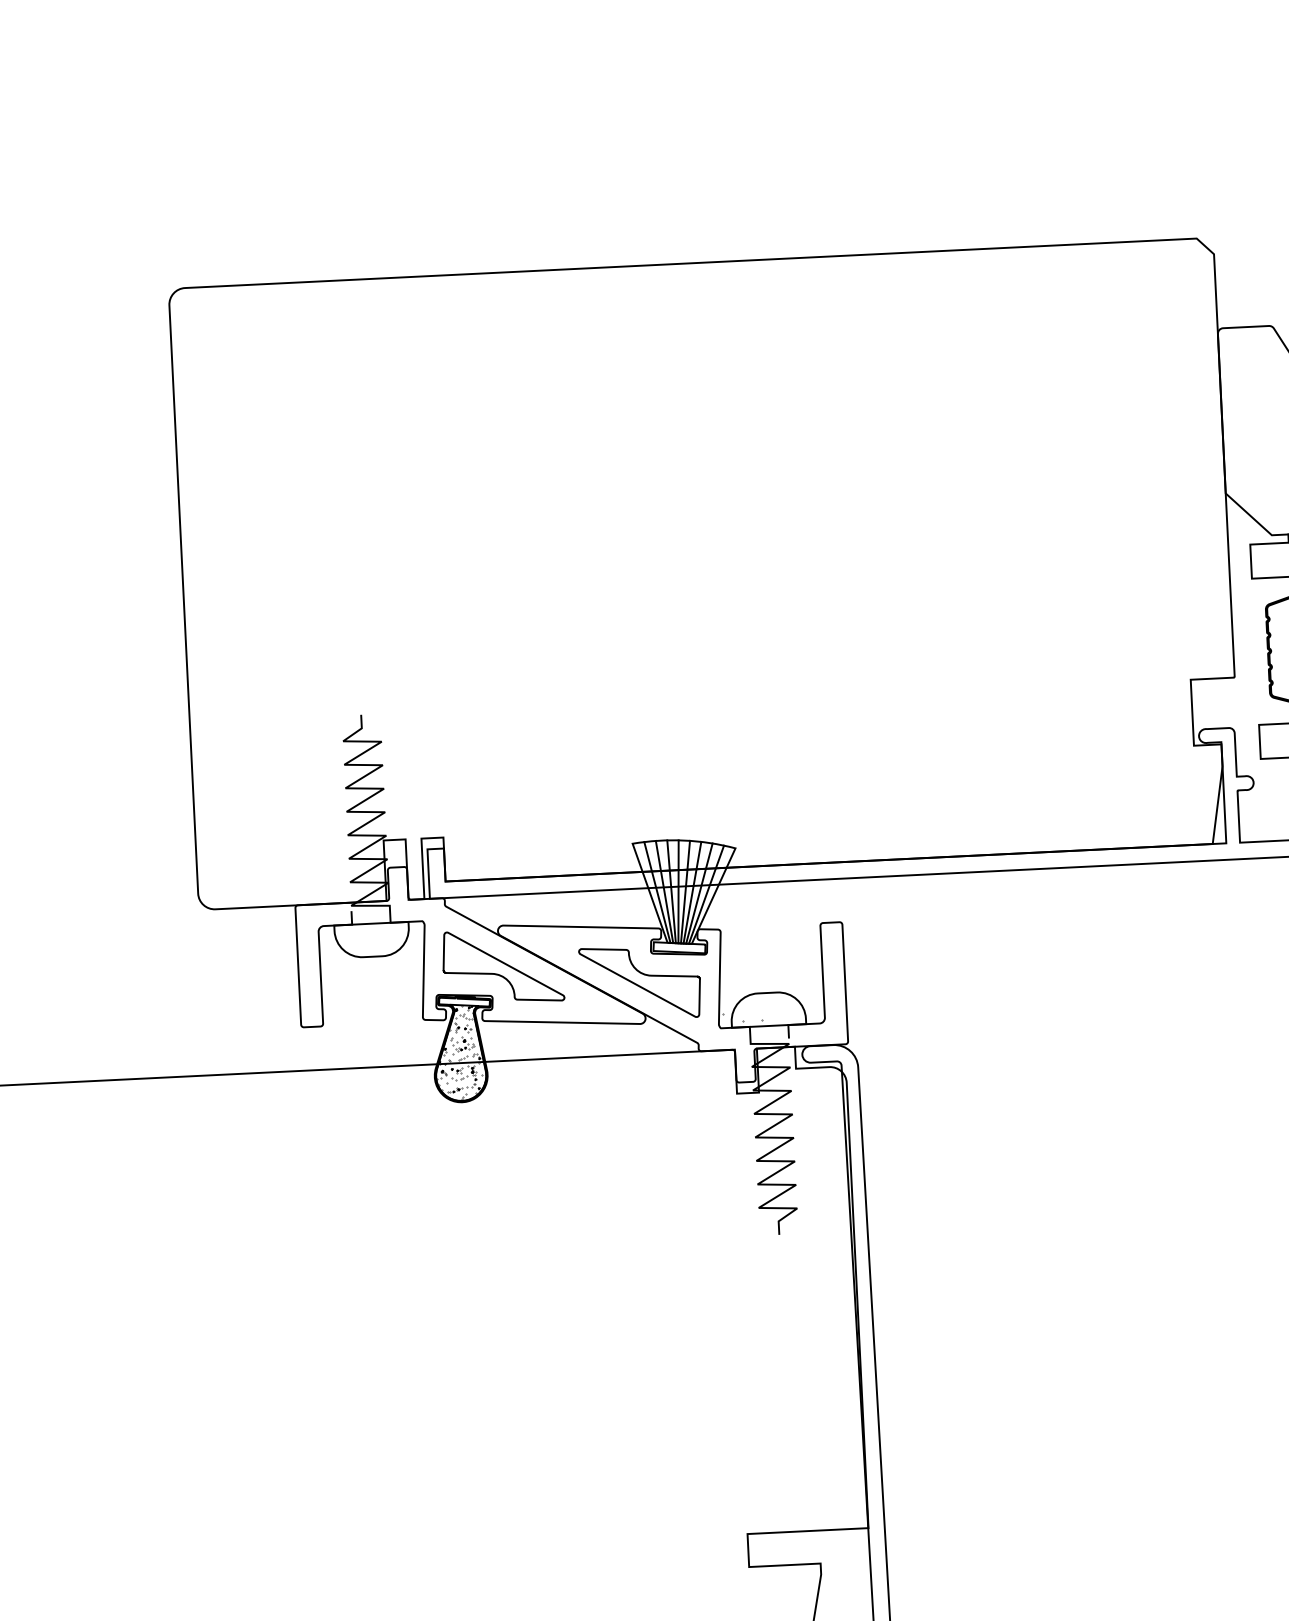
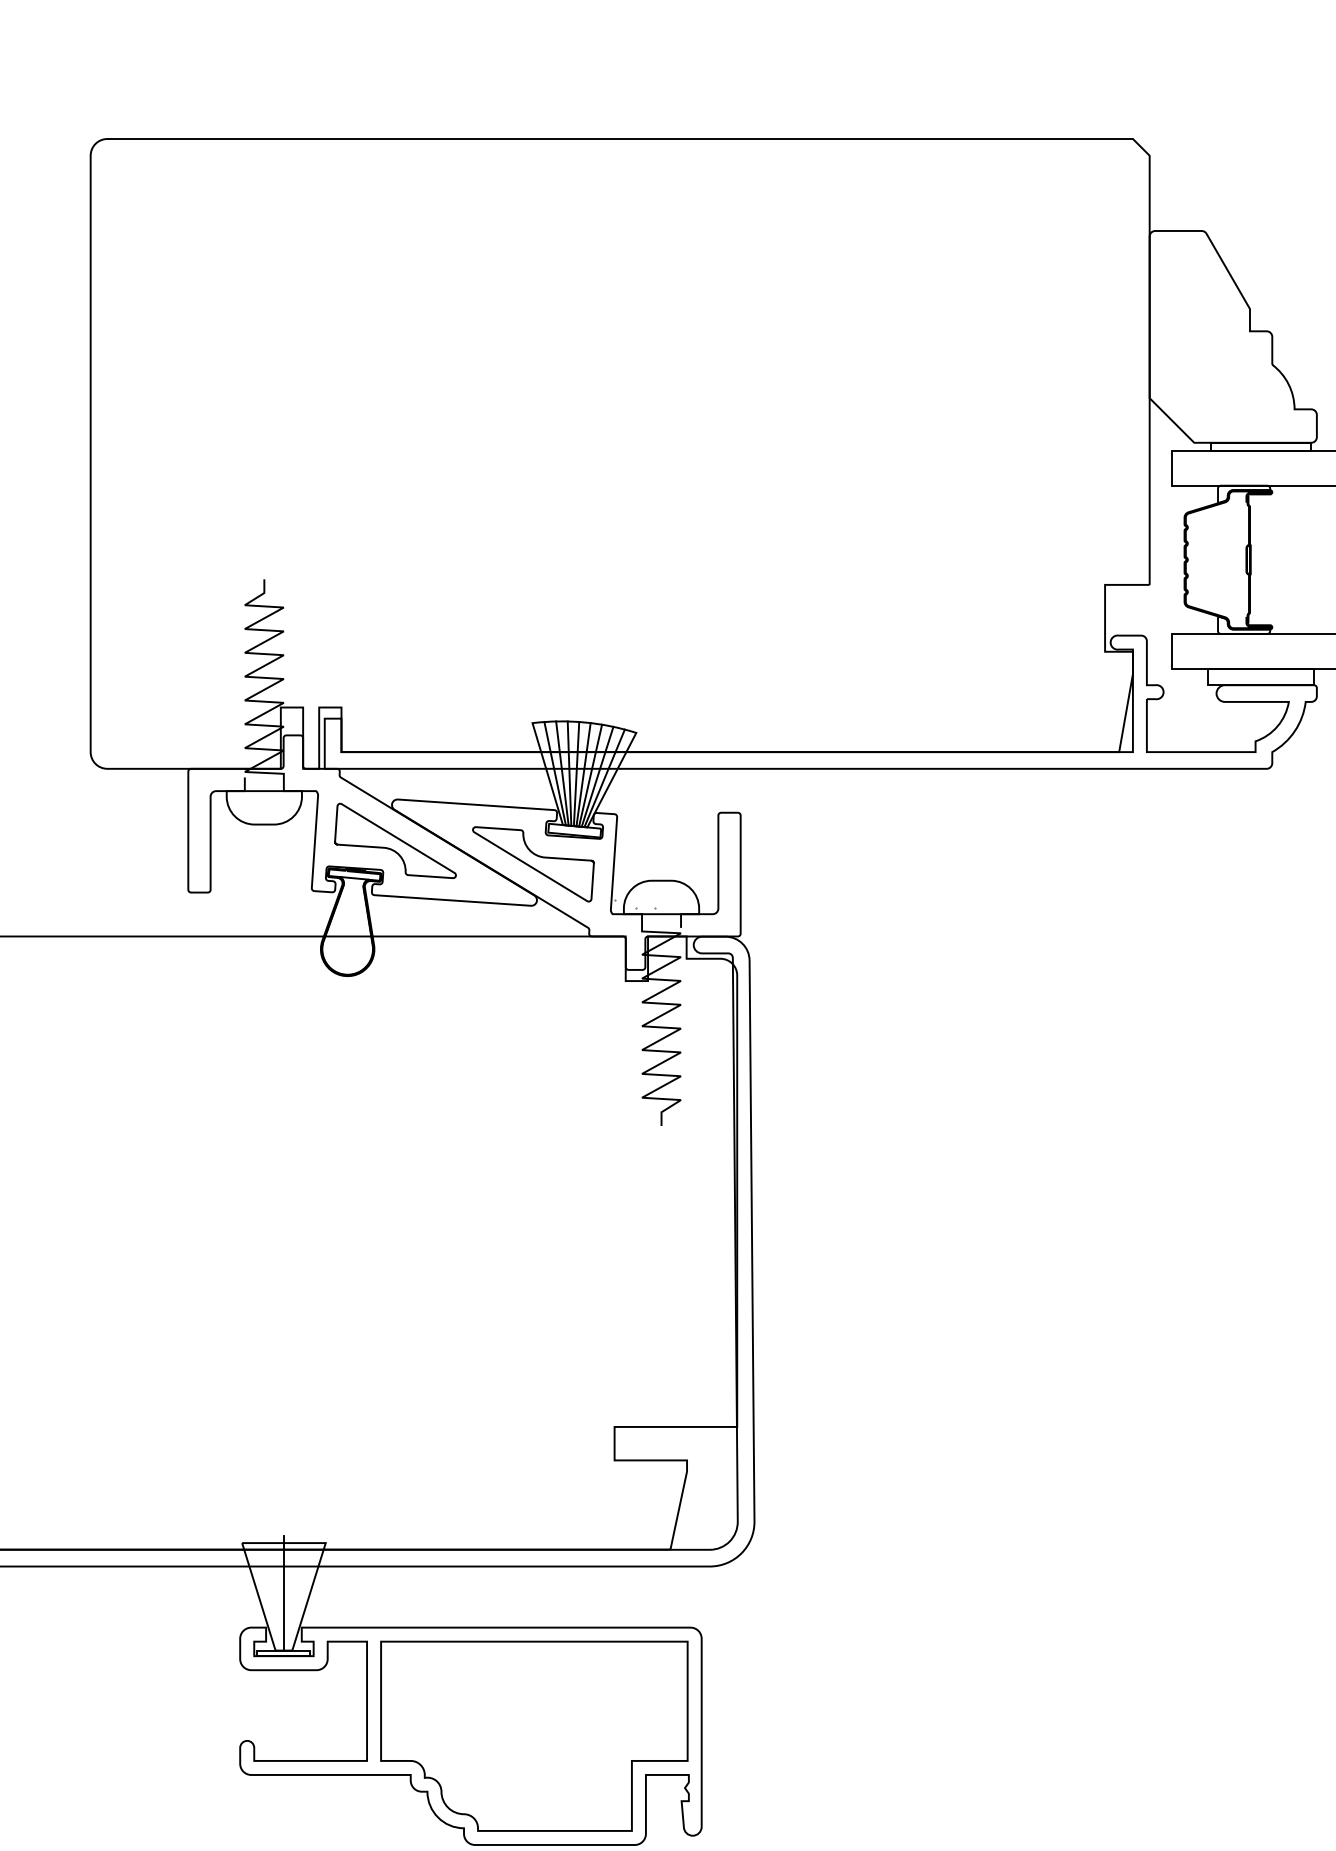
hatch: (458, 1052) -> (346, 925), removed

